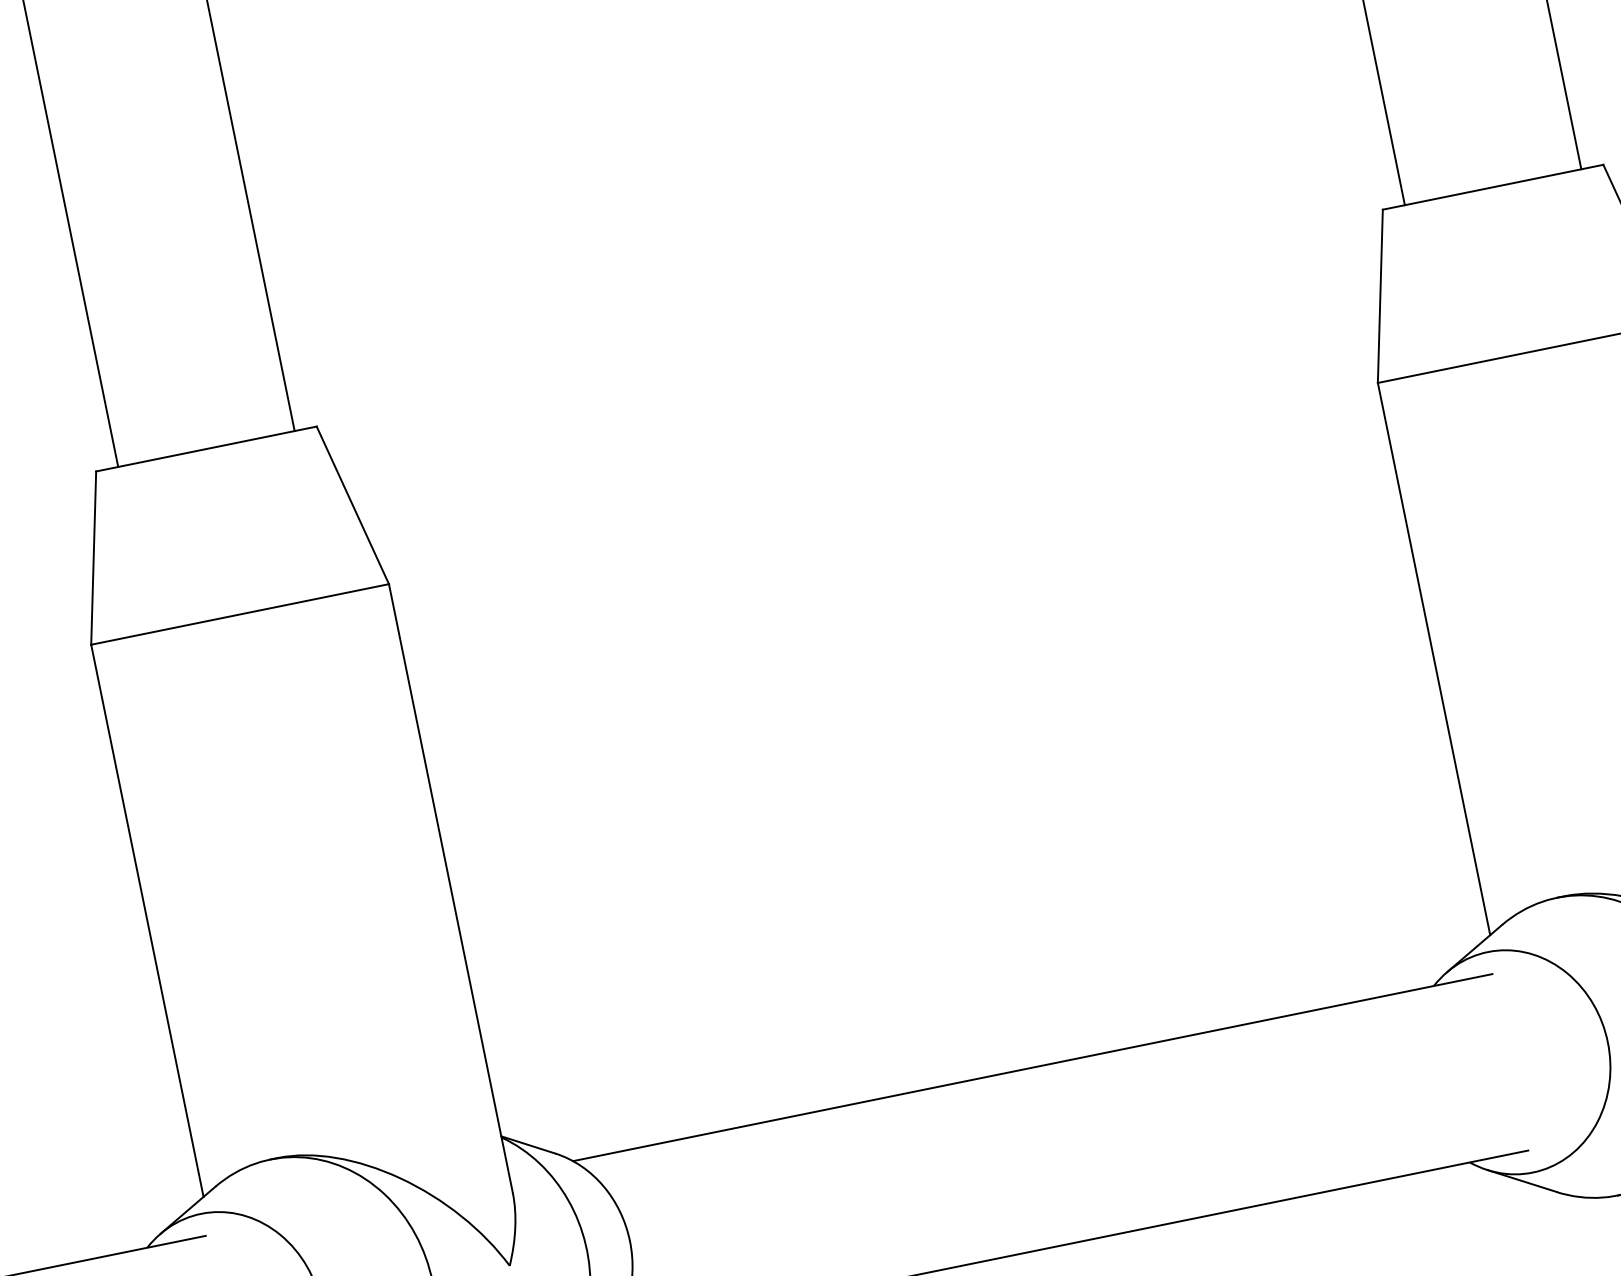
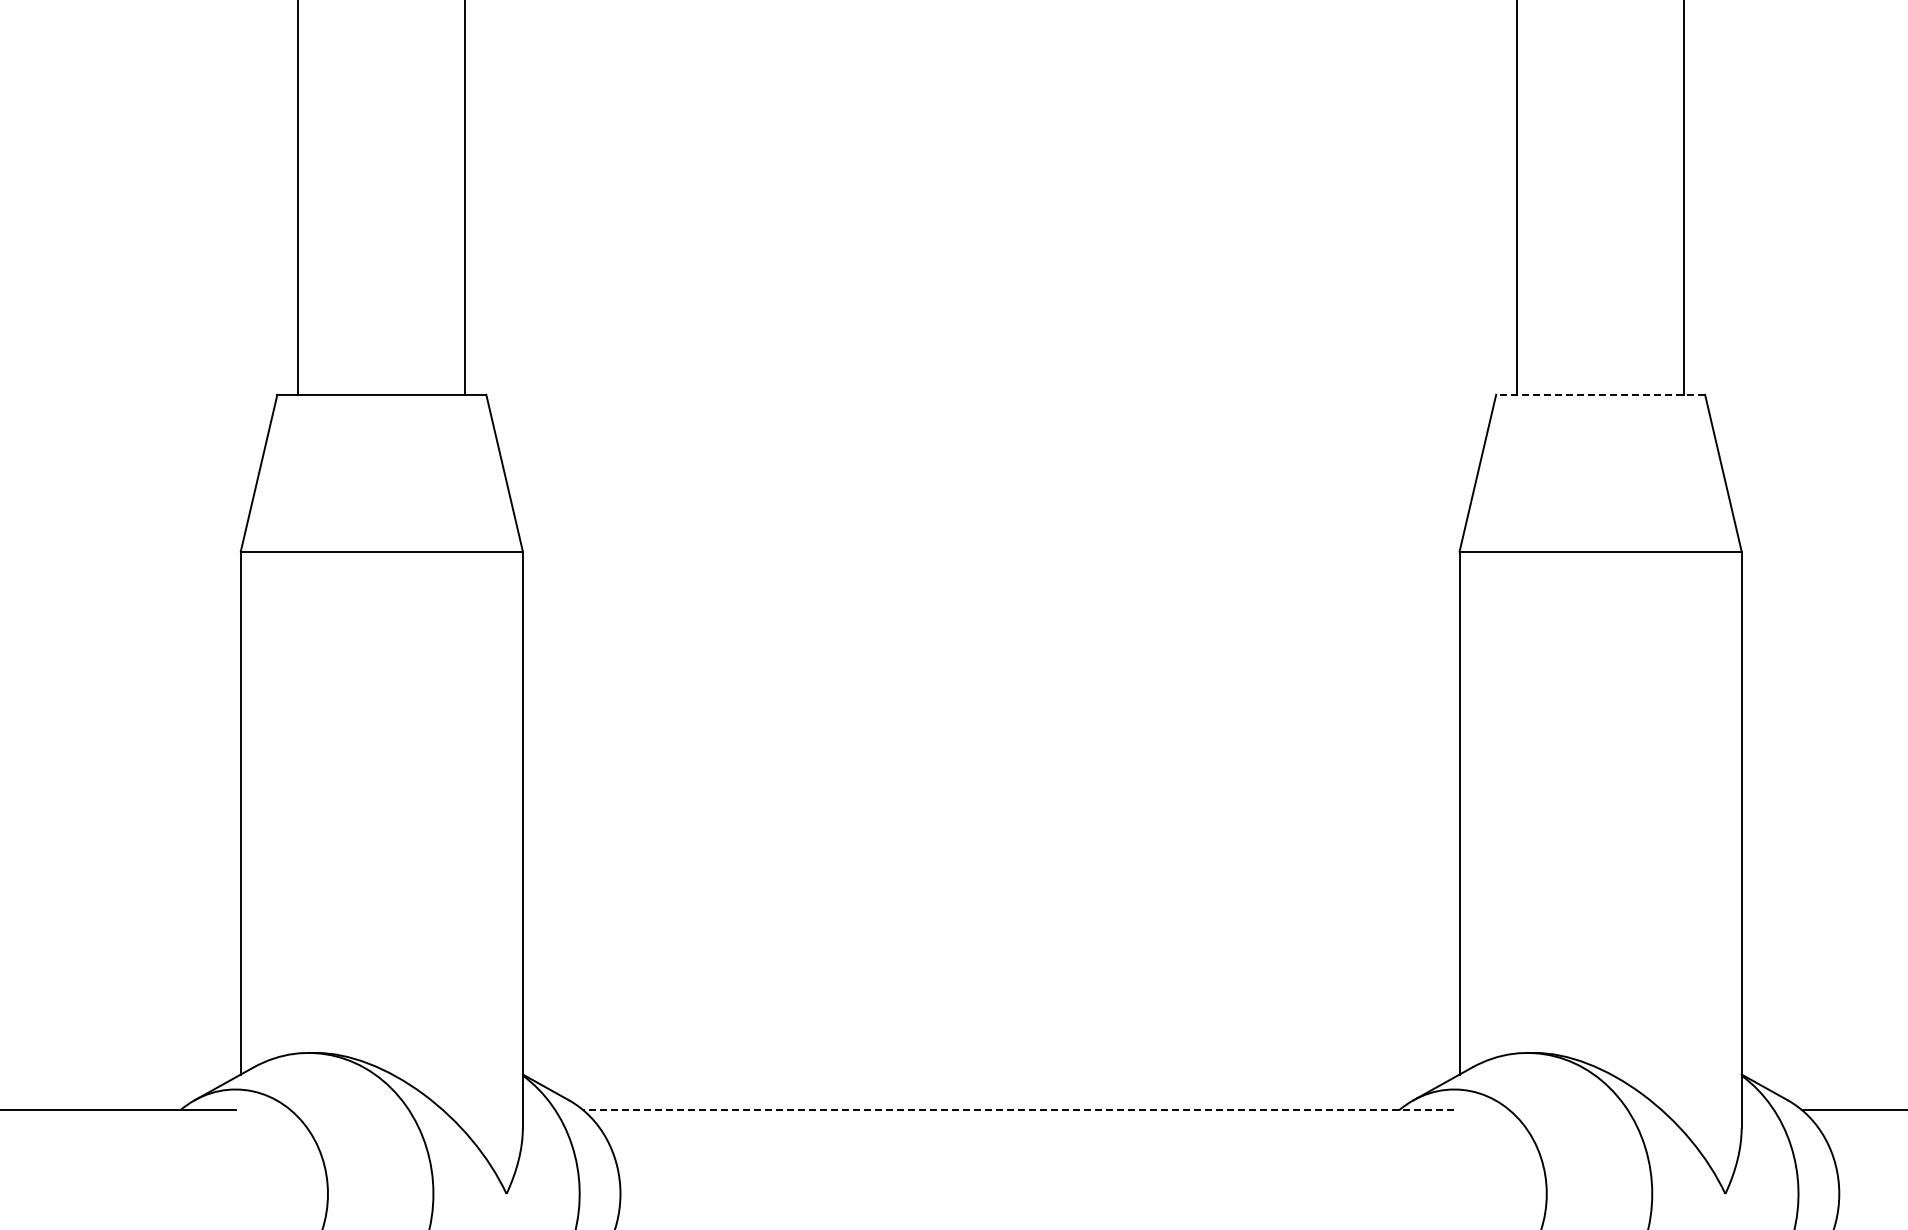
line: (1492, 186) -> (1600, 394), solid -> dashed
line: (1032, 1067) -> (1018, 1110), solid -> dashed

